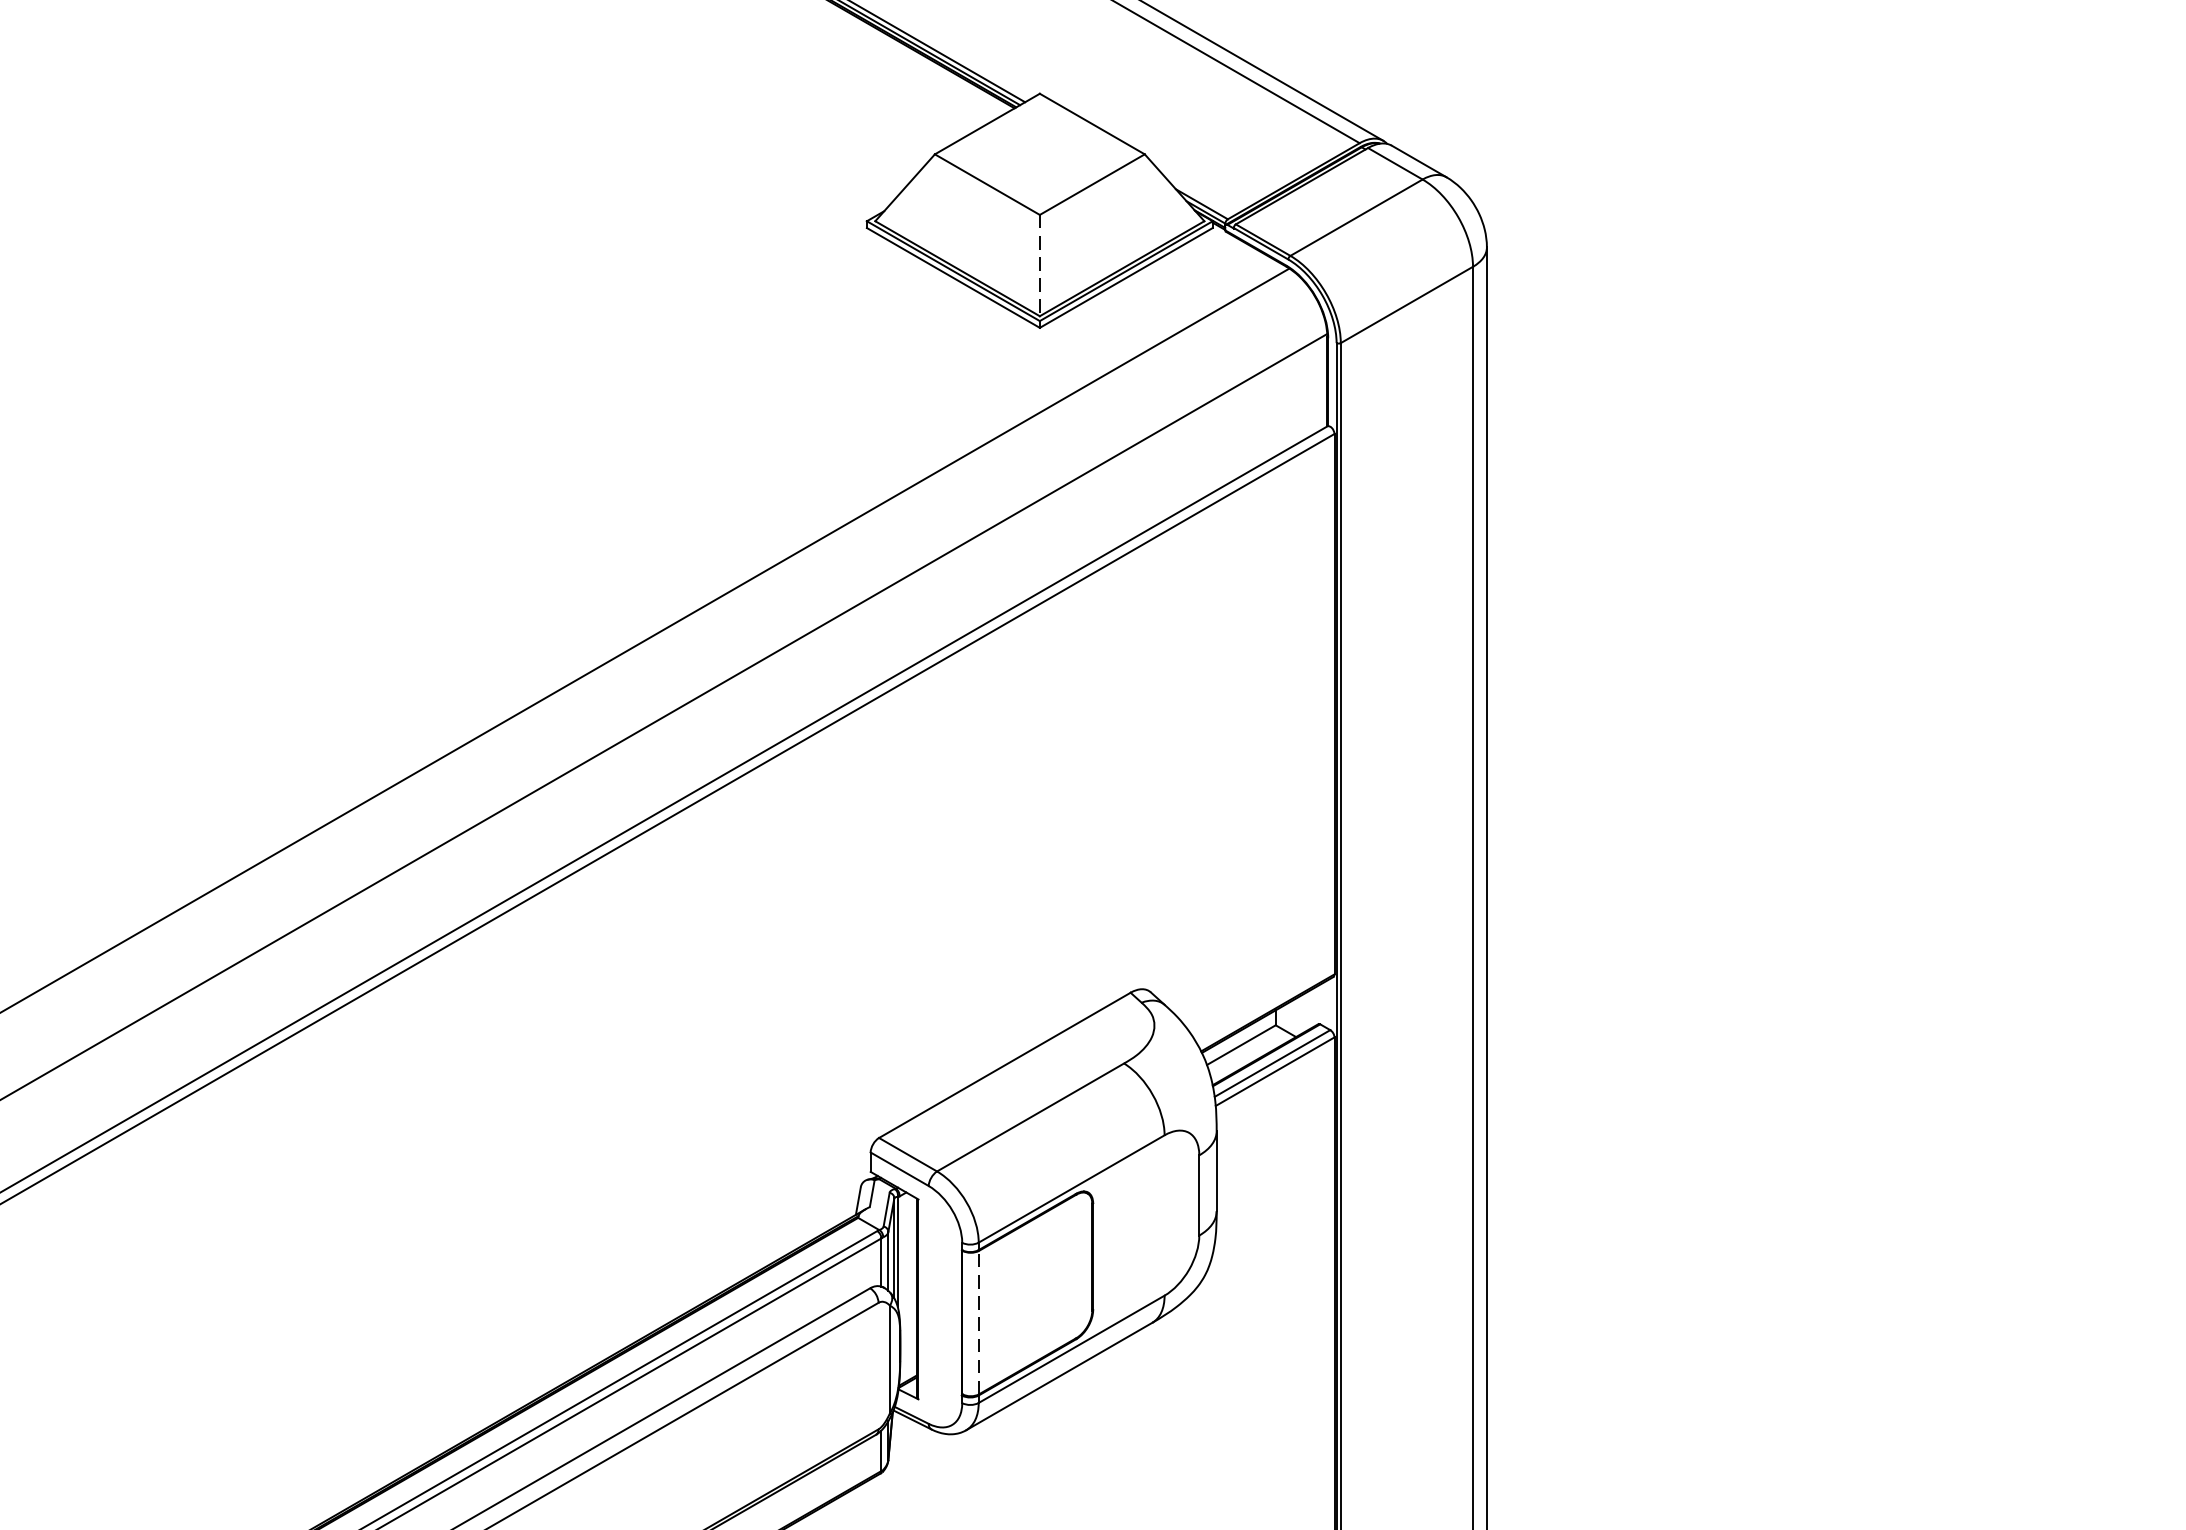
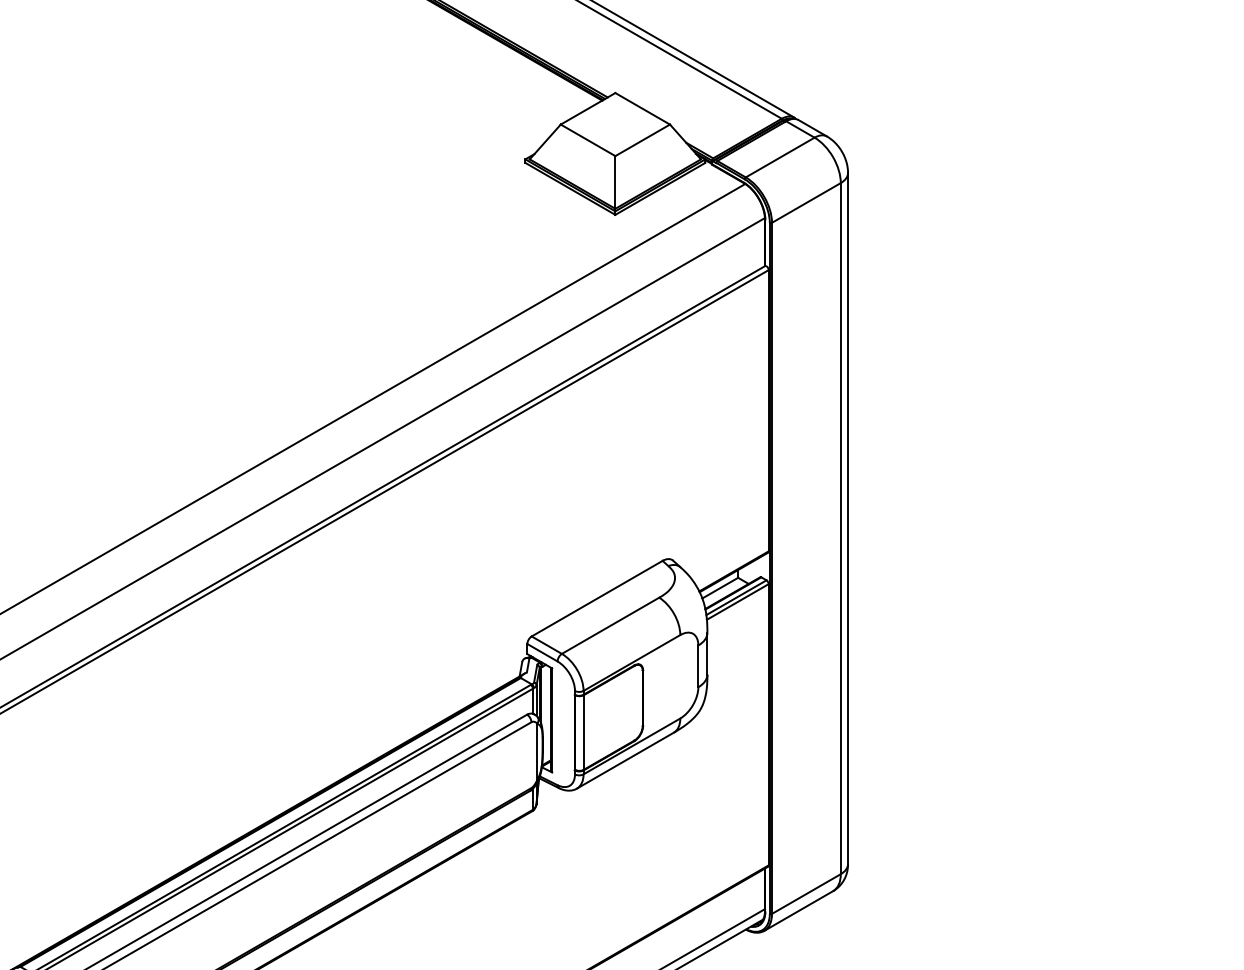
line: (1040, 265) -> (615, 182), dashed -> solid
line: (978, 1322) -> (583, 732), dashed -> solid

